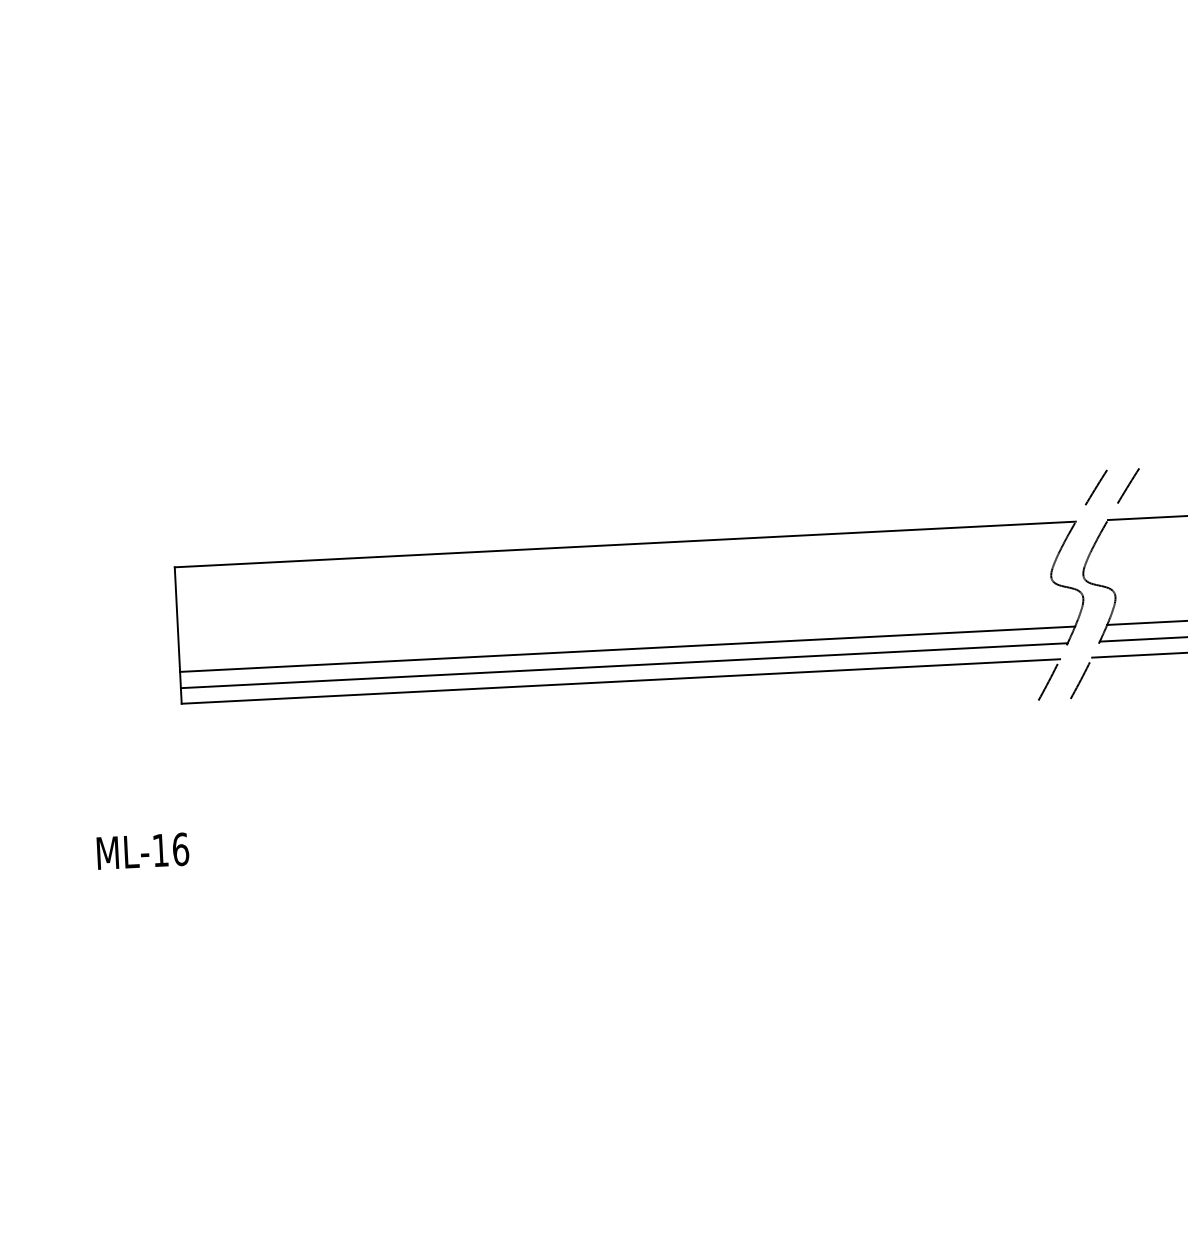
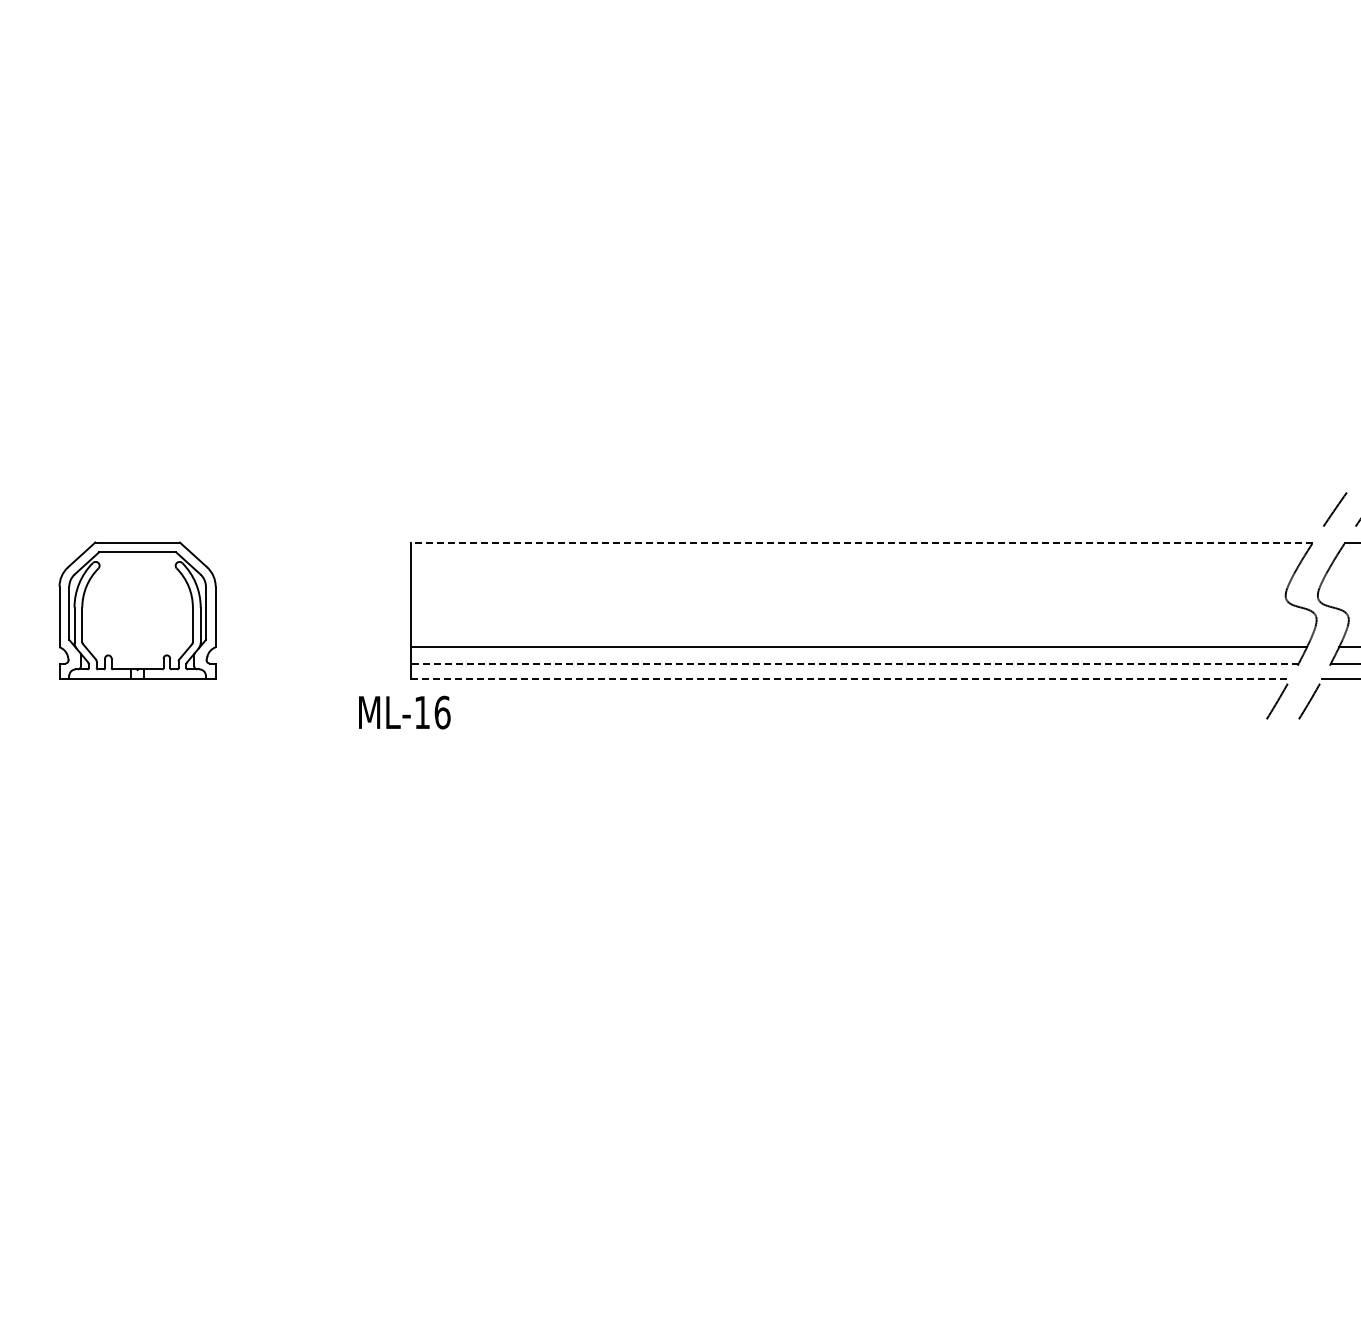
line: (624, 544) -> (861, 542), solid -> dashed
line: (624, 665) -> (854, 663), solid -> dashed
line: (620, 681) -> (850, 679), solid -> dashed
text: (142, 851) -> (404, 712), moved

